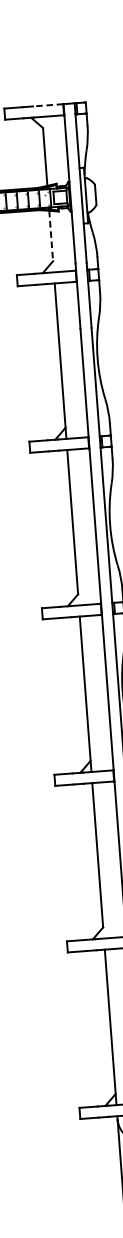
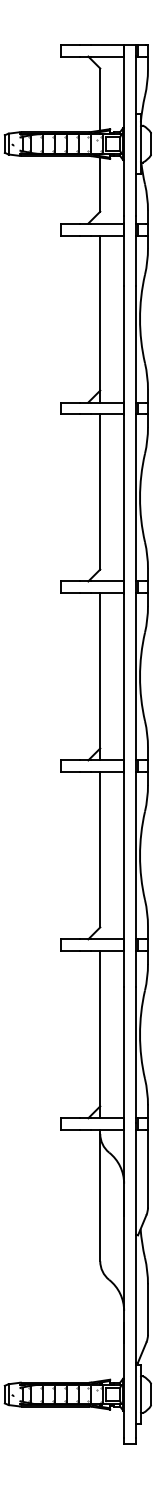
line: (47, 105) -> (106, 44), dashed -> solid
line: (51, 236) -> (100, 185), dashed -> solid

